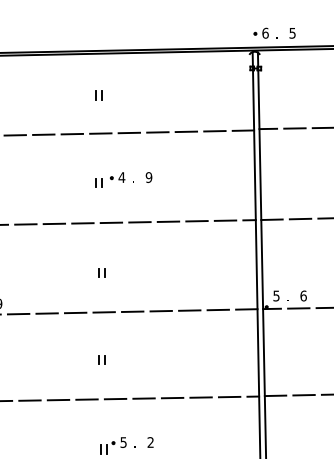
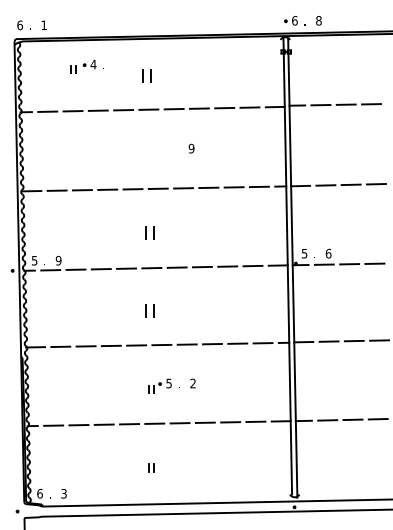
text: (292, 32) -> (318, 20), 5 -> 8
part: (99, 95) -> (147, 75), size x1.6
part: (113, 179) -> (86, 66), moved
part: (101, 272) -> (149, 232), size x1.6
part: (101, 360) -> (149, 310), size x1.6

